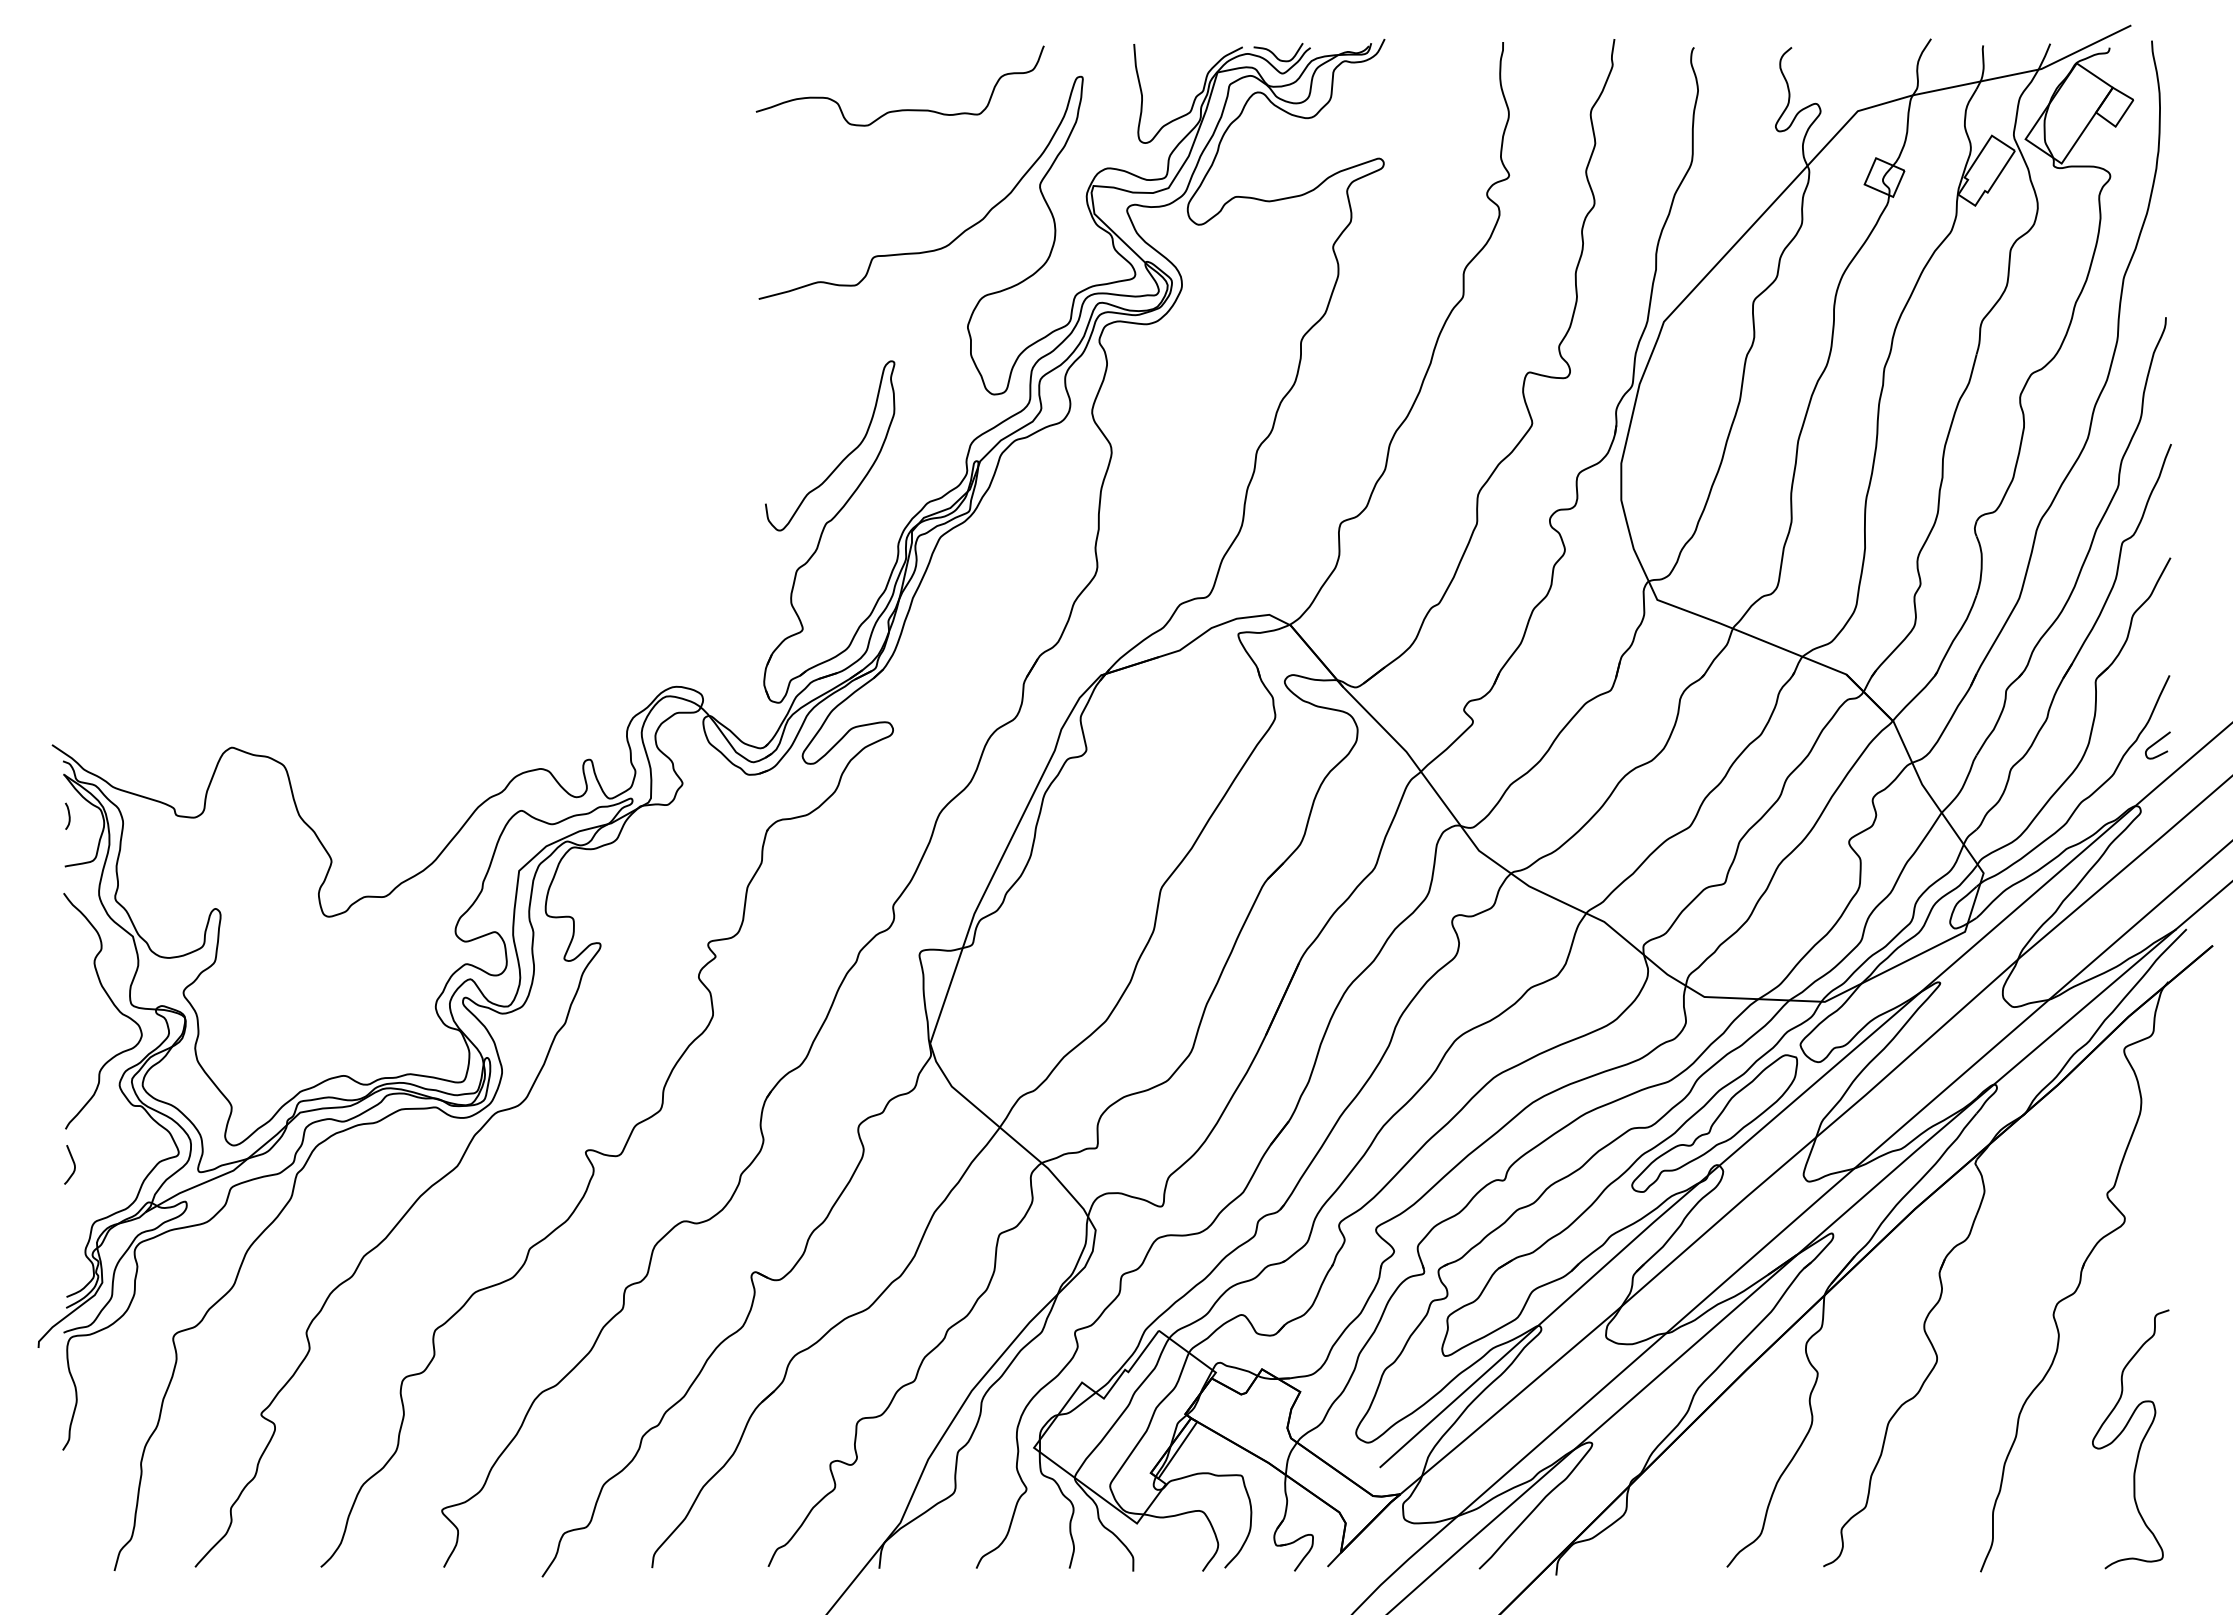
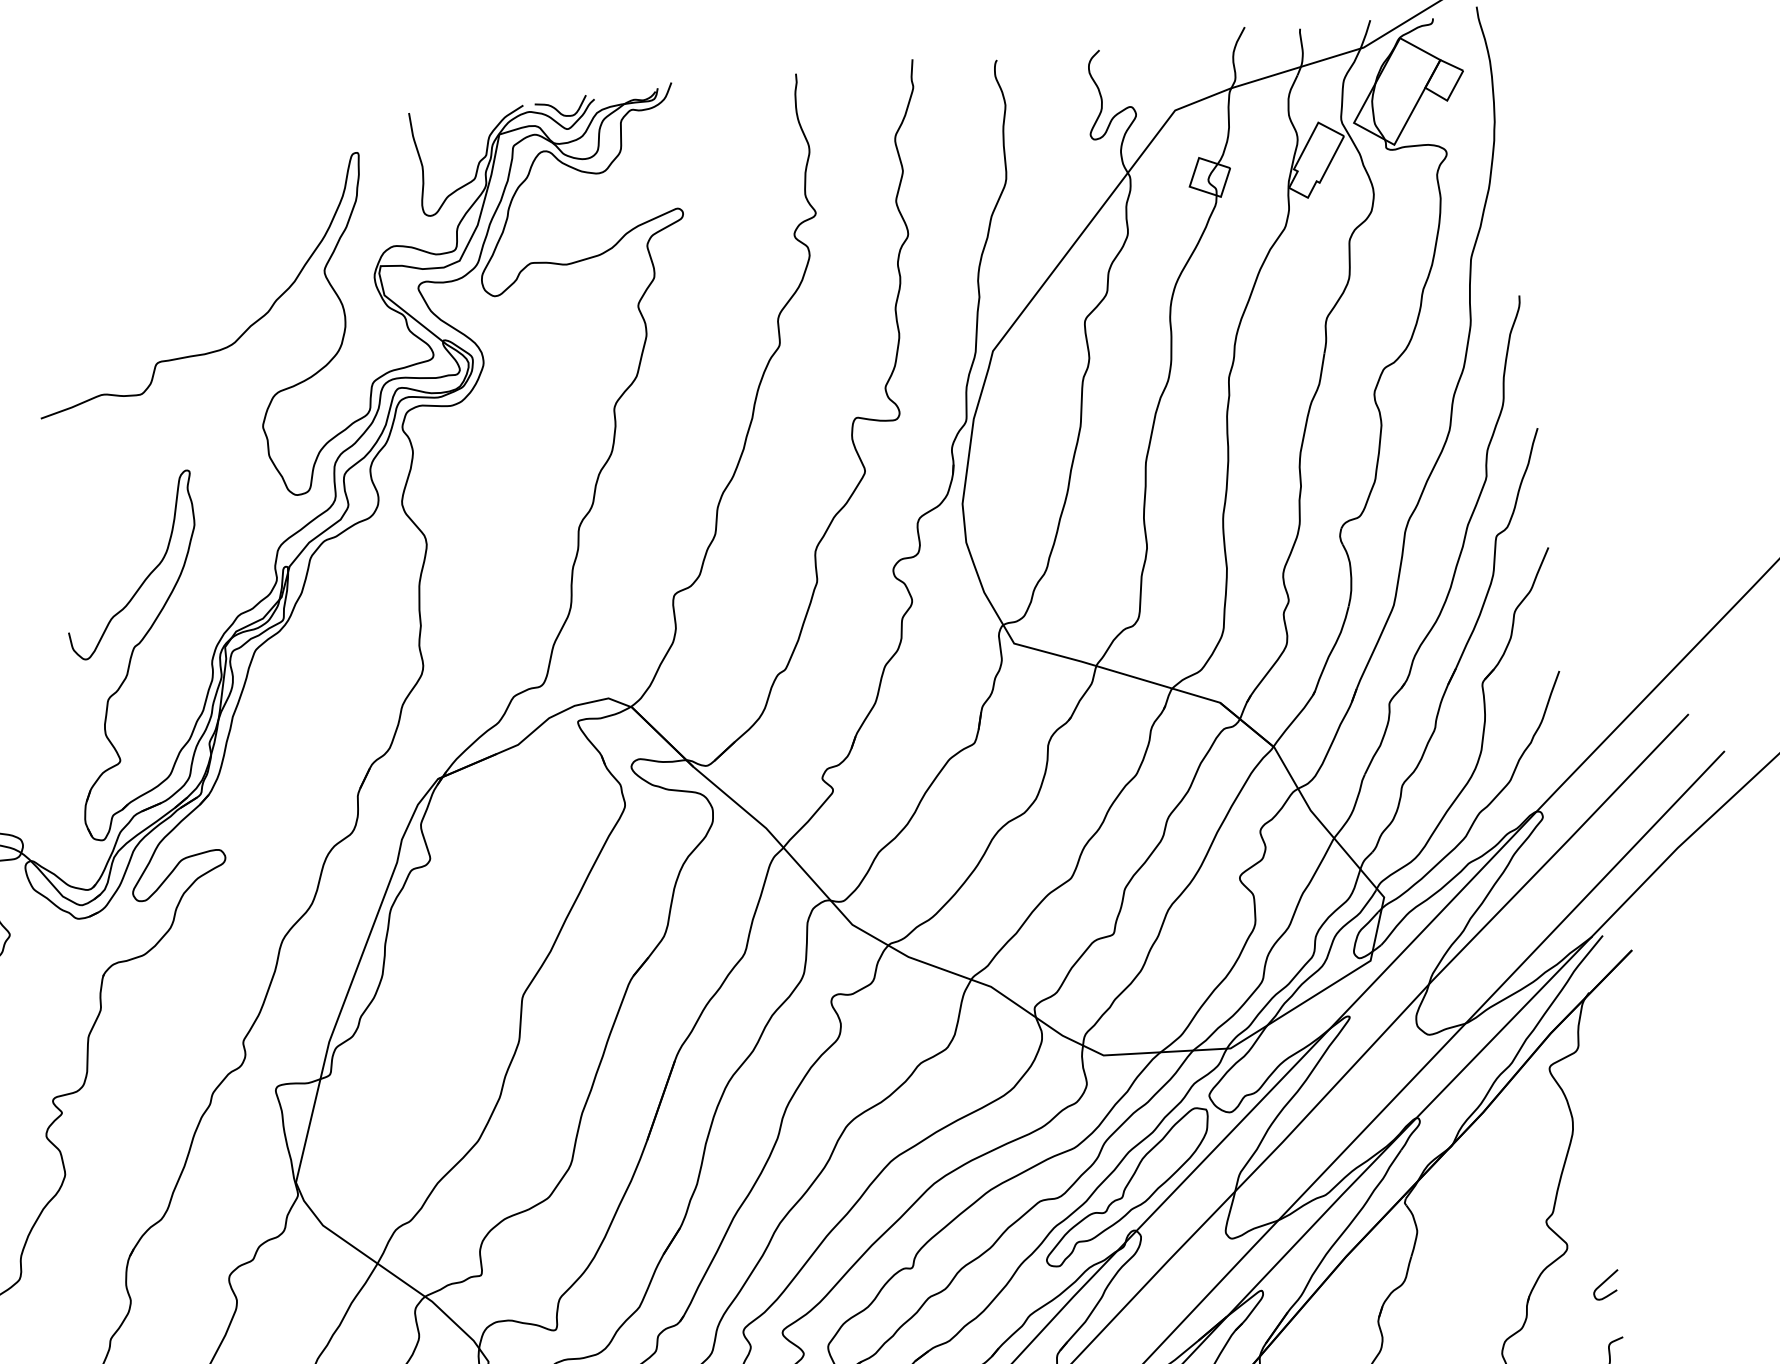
curve: (899, 109) -> (169, 205), removed
curve: (2156, 743) -> (1604, 1283), moved

